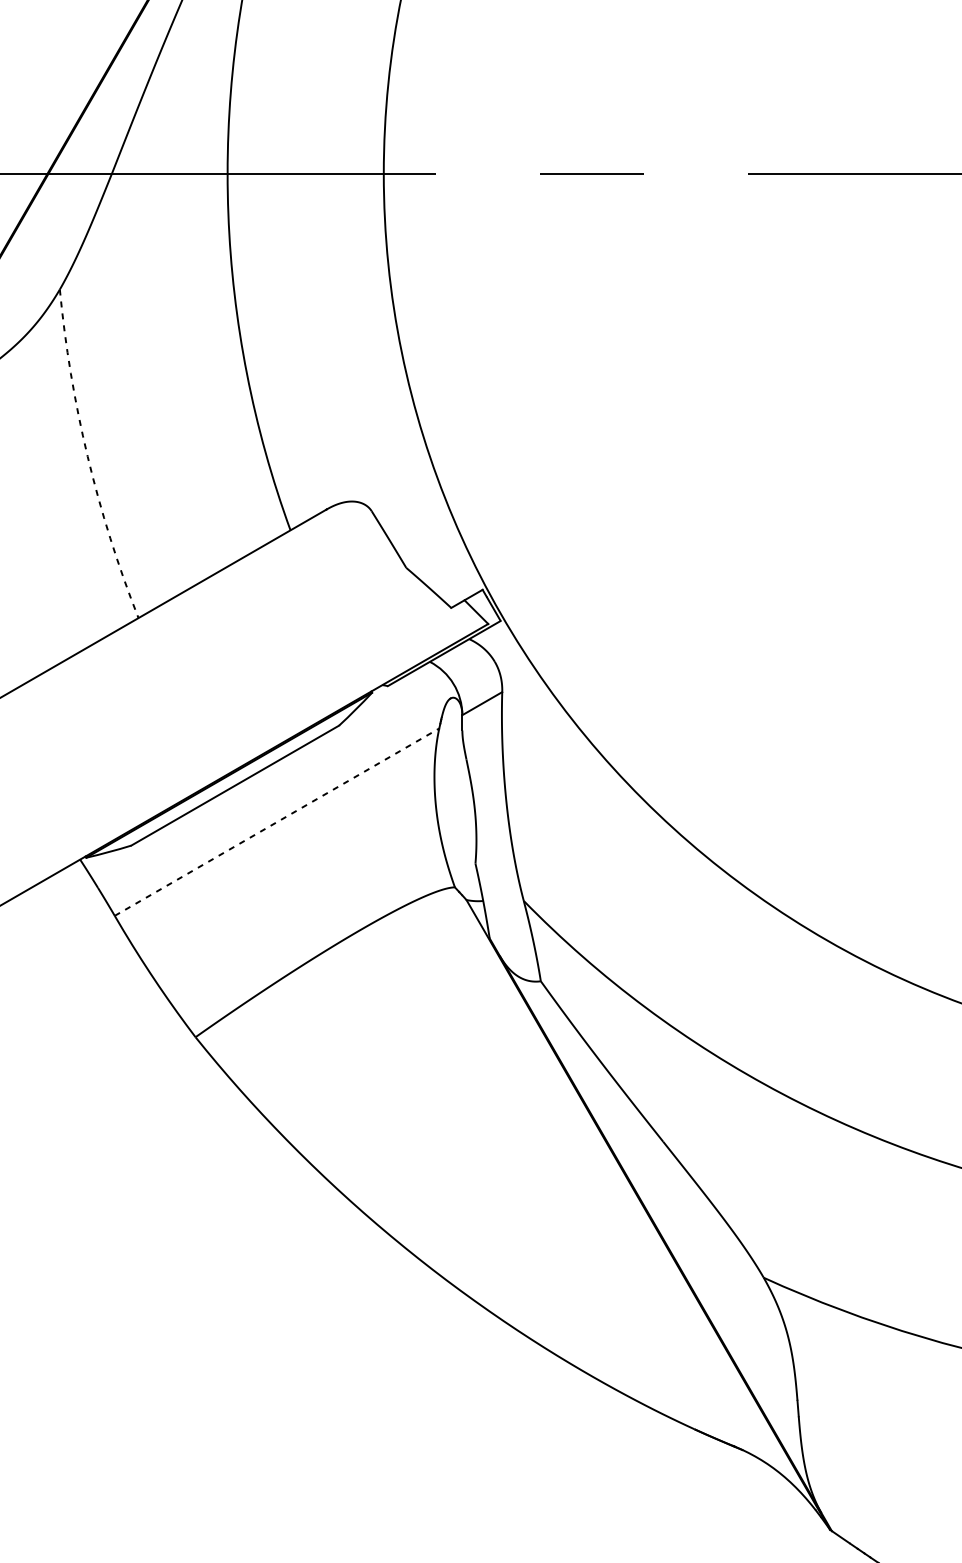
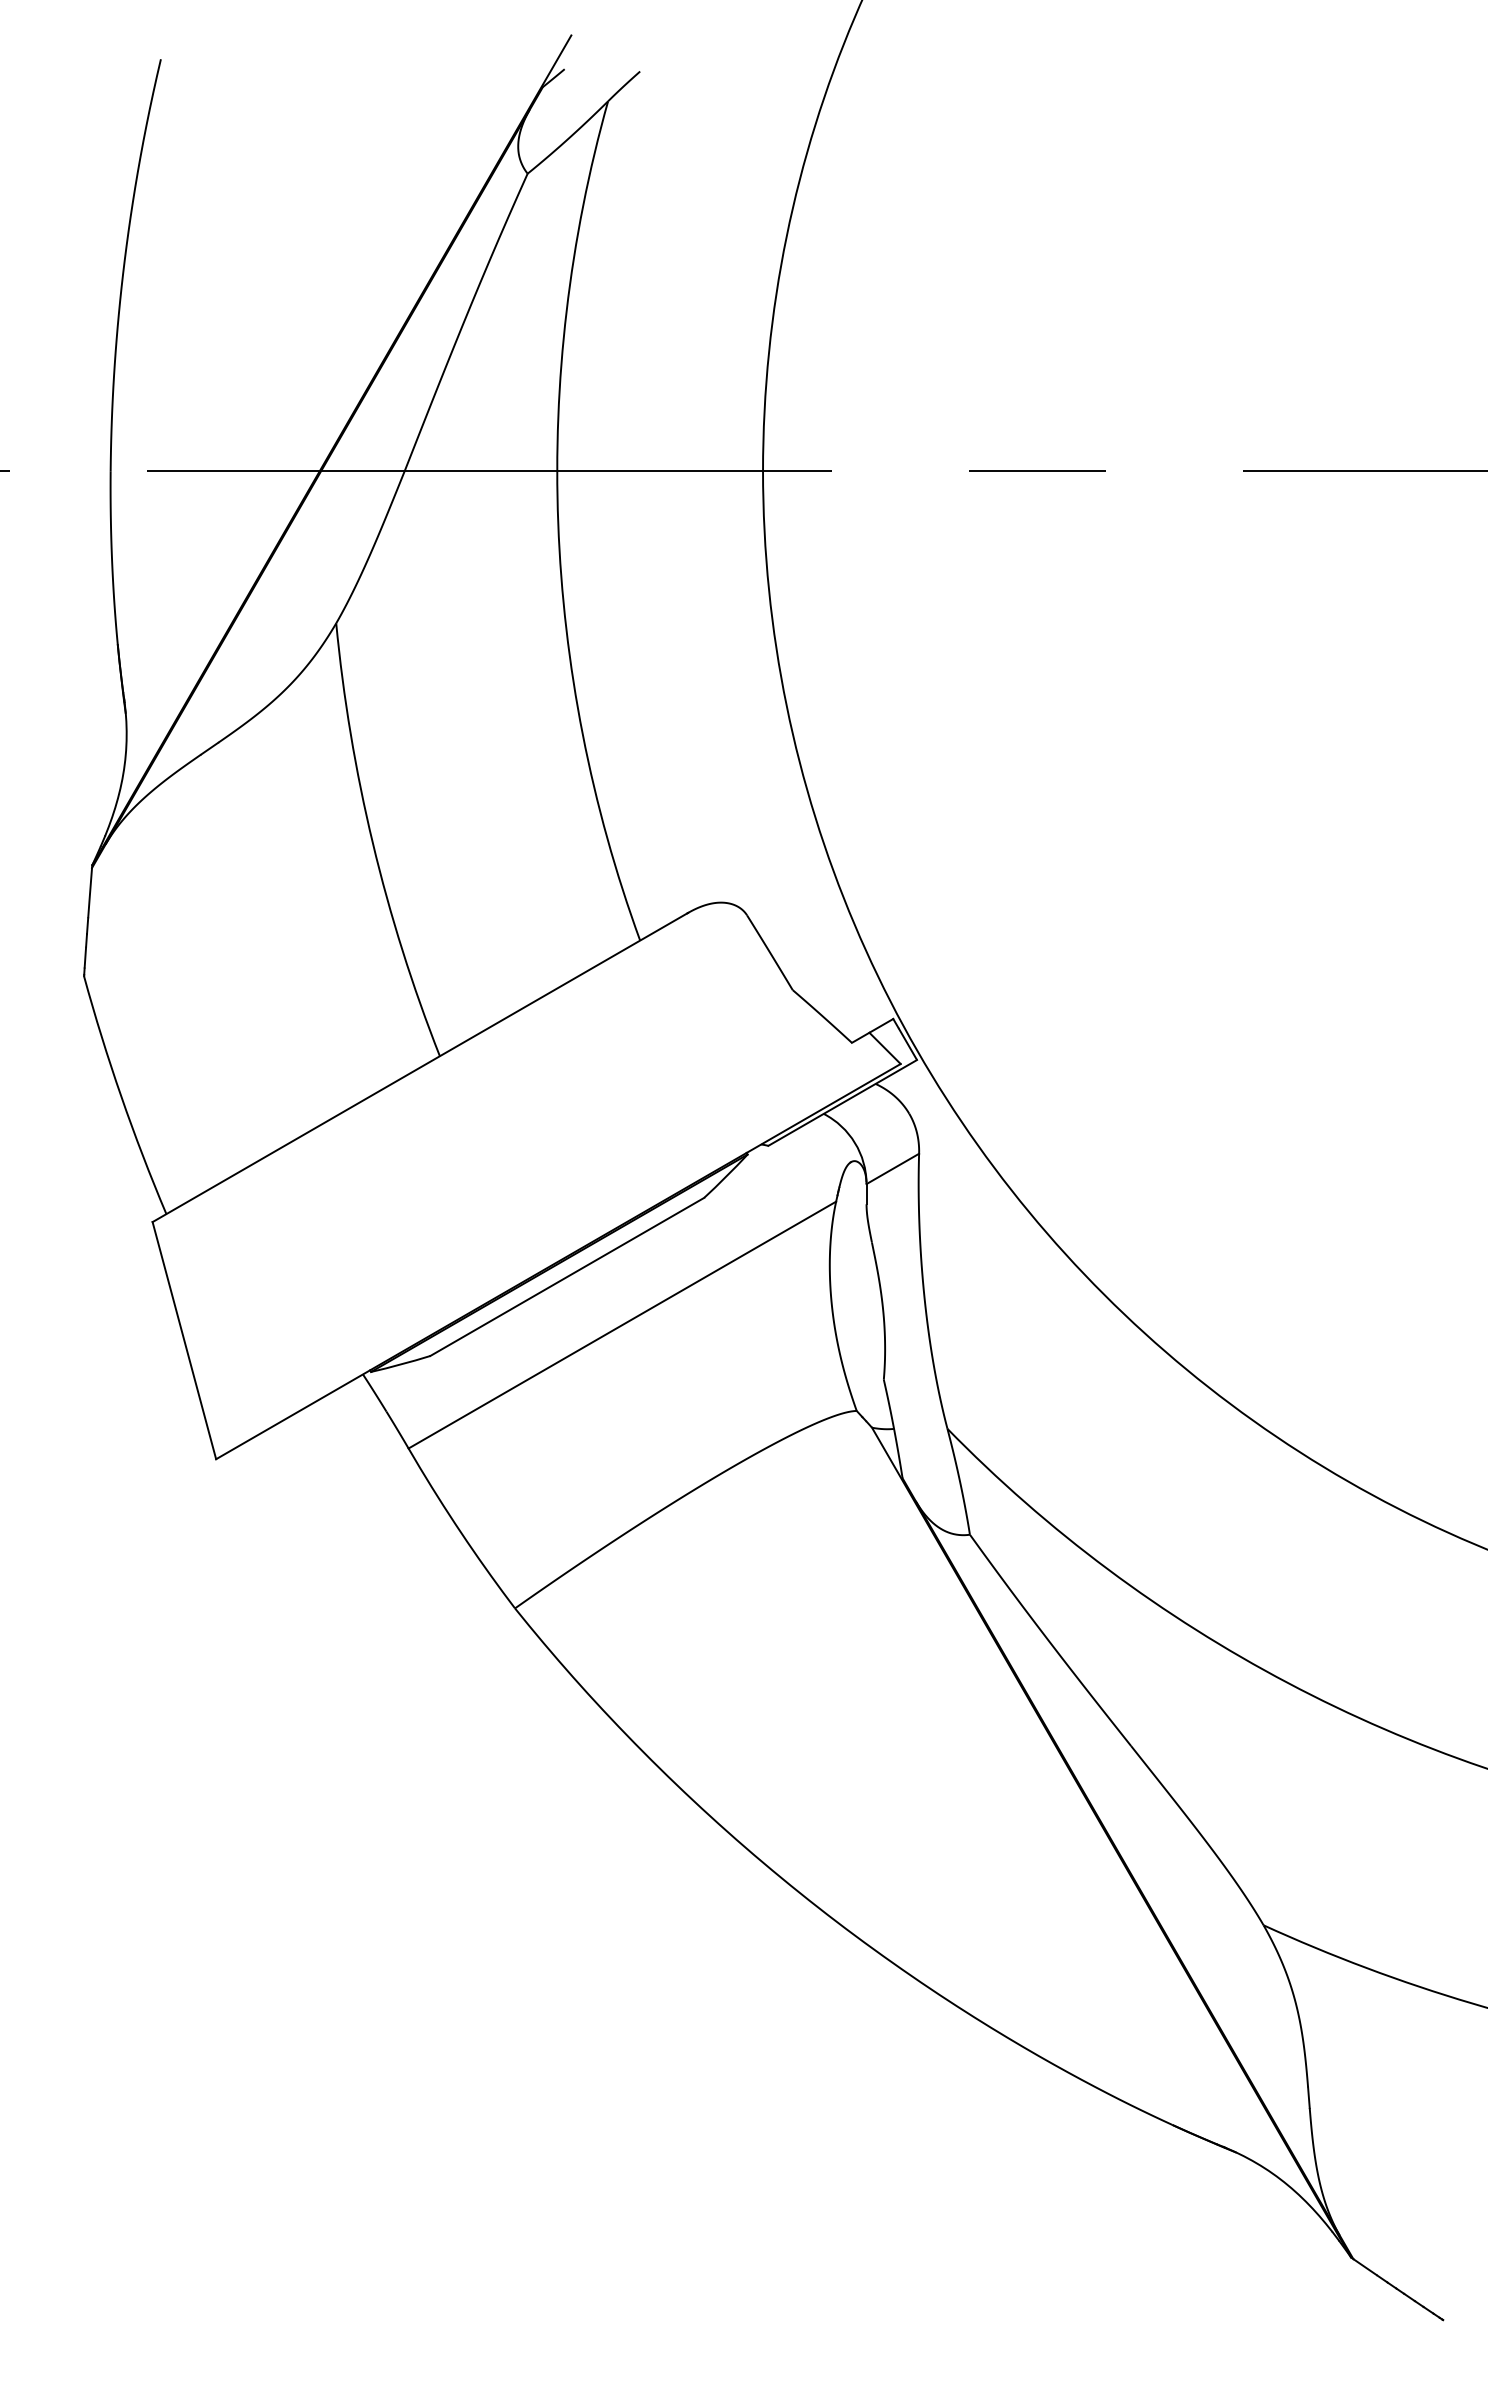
arc: (87, 456) -> (372, 843), dashed -> solid
line: (277, 822) -> (622, 1325), dashed -> solid

